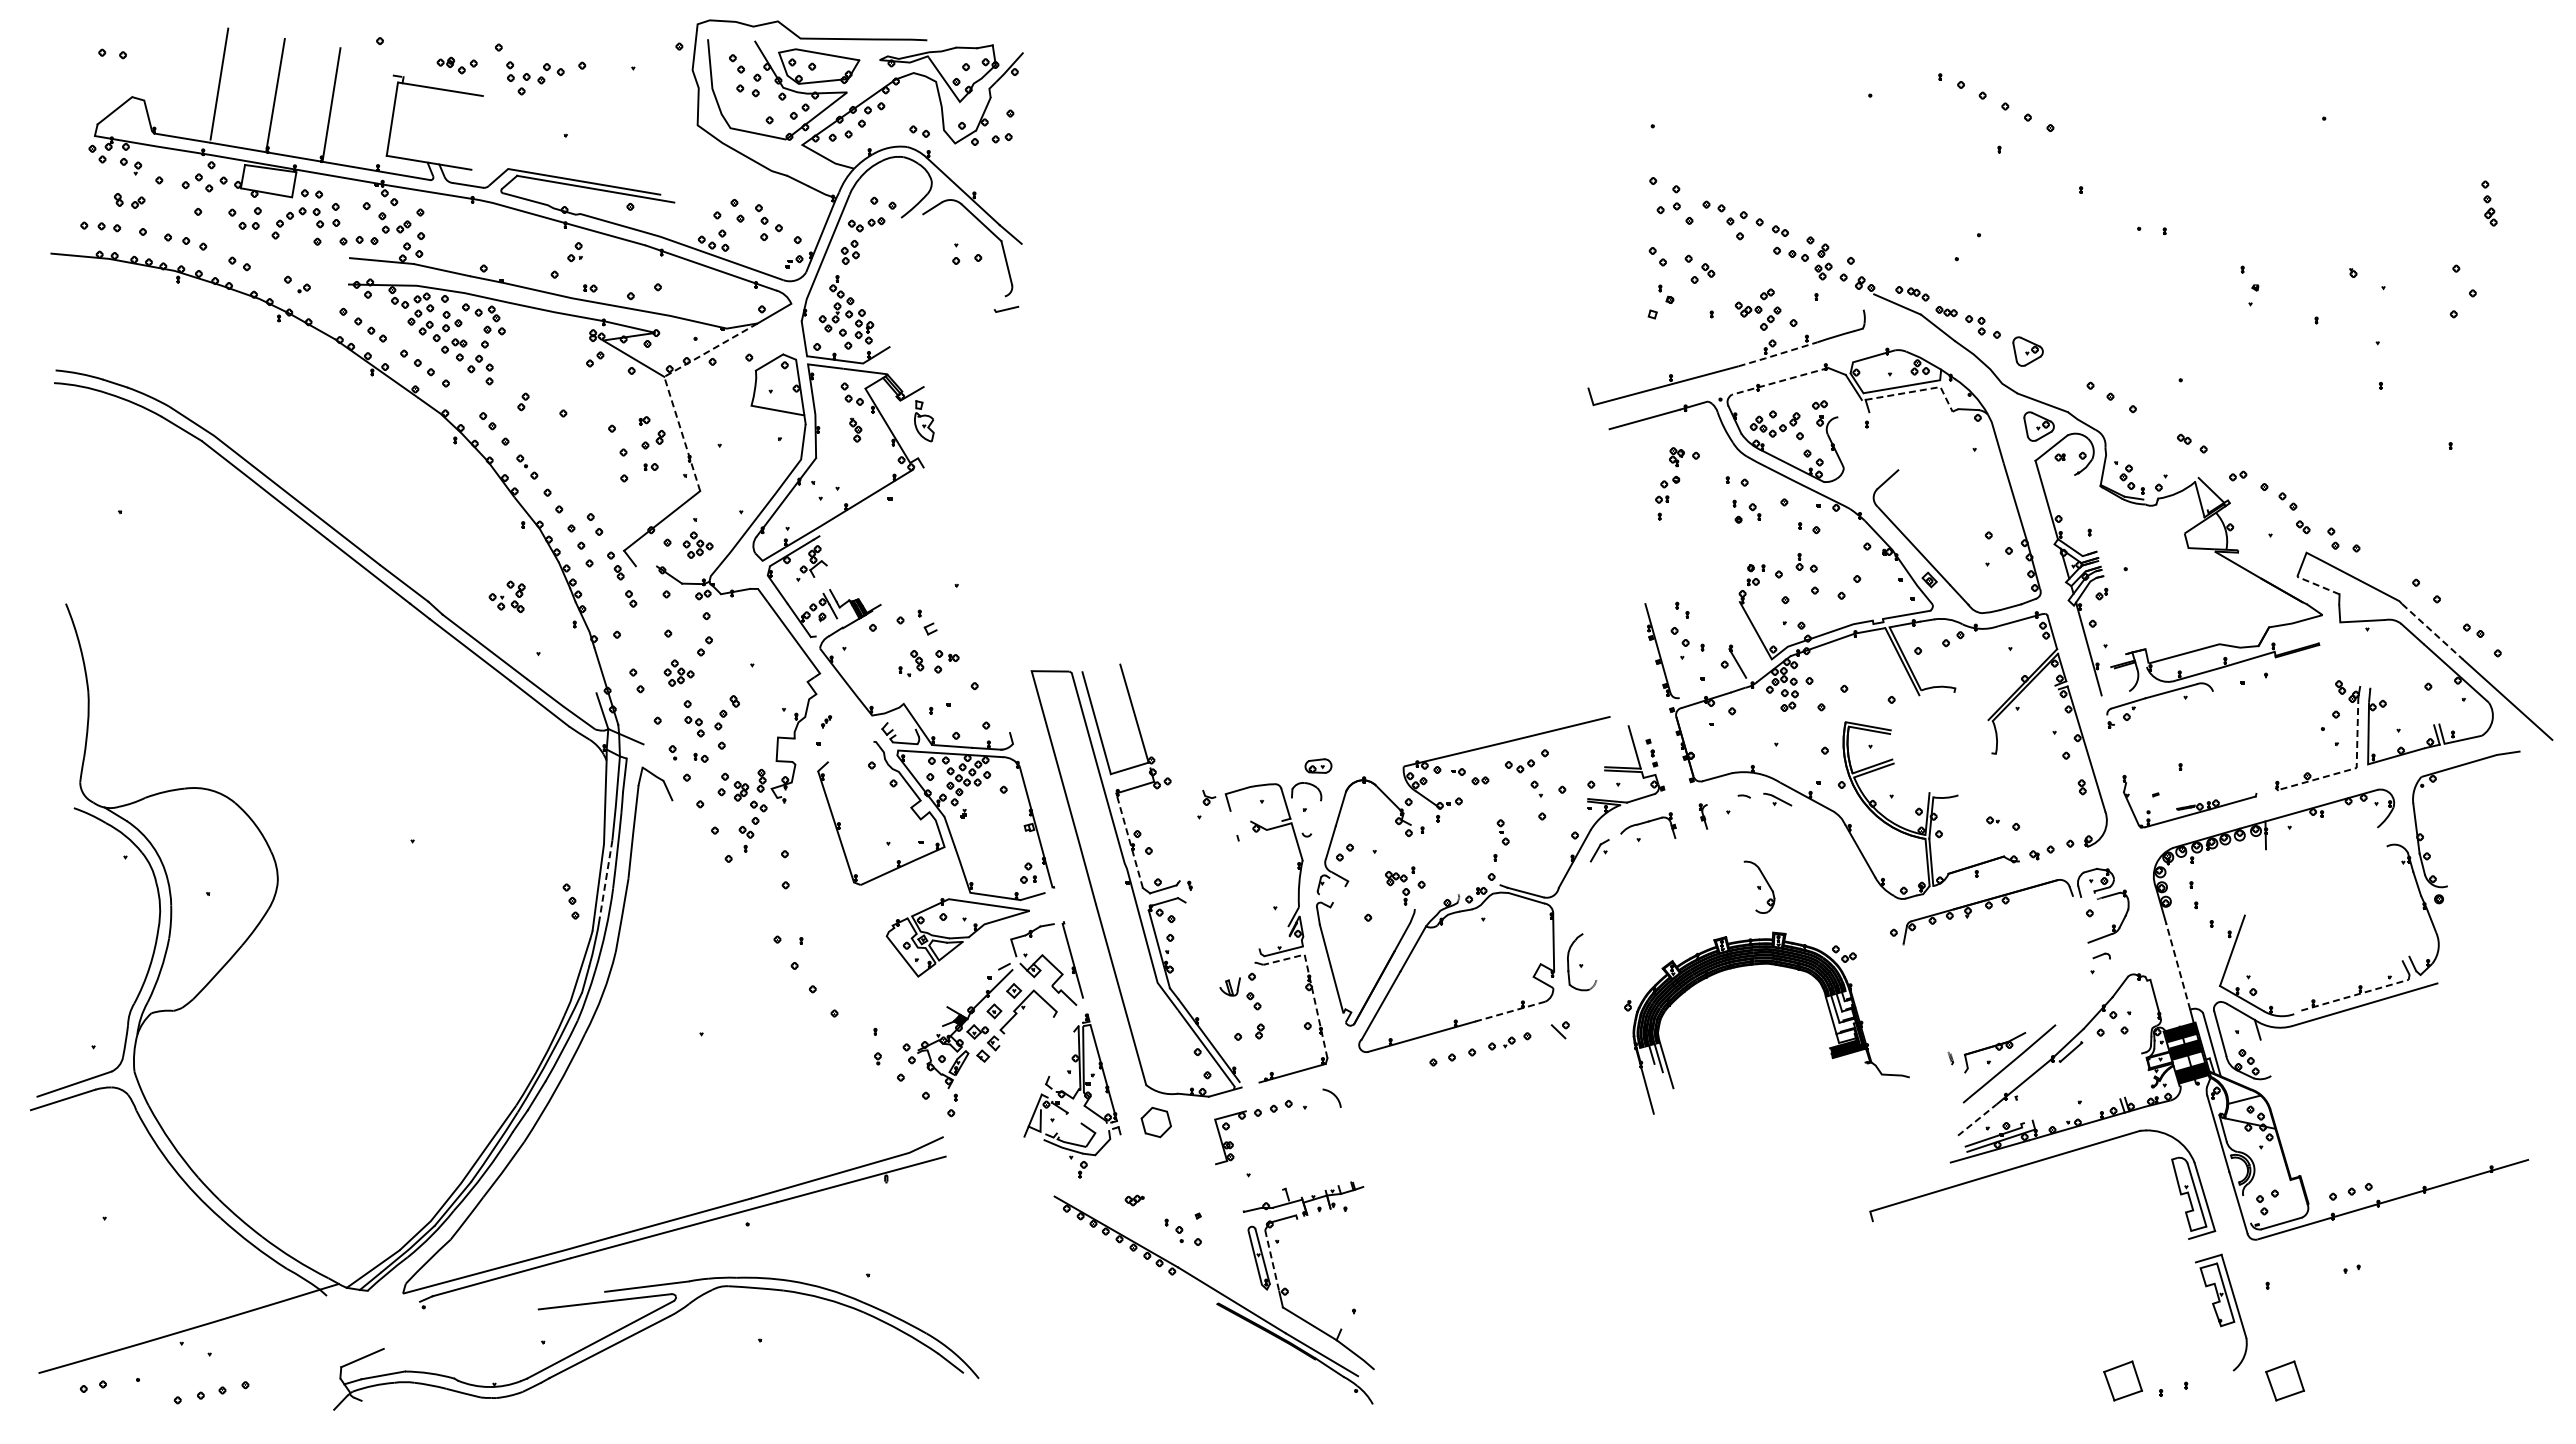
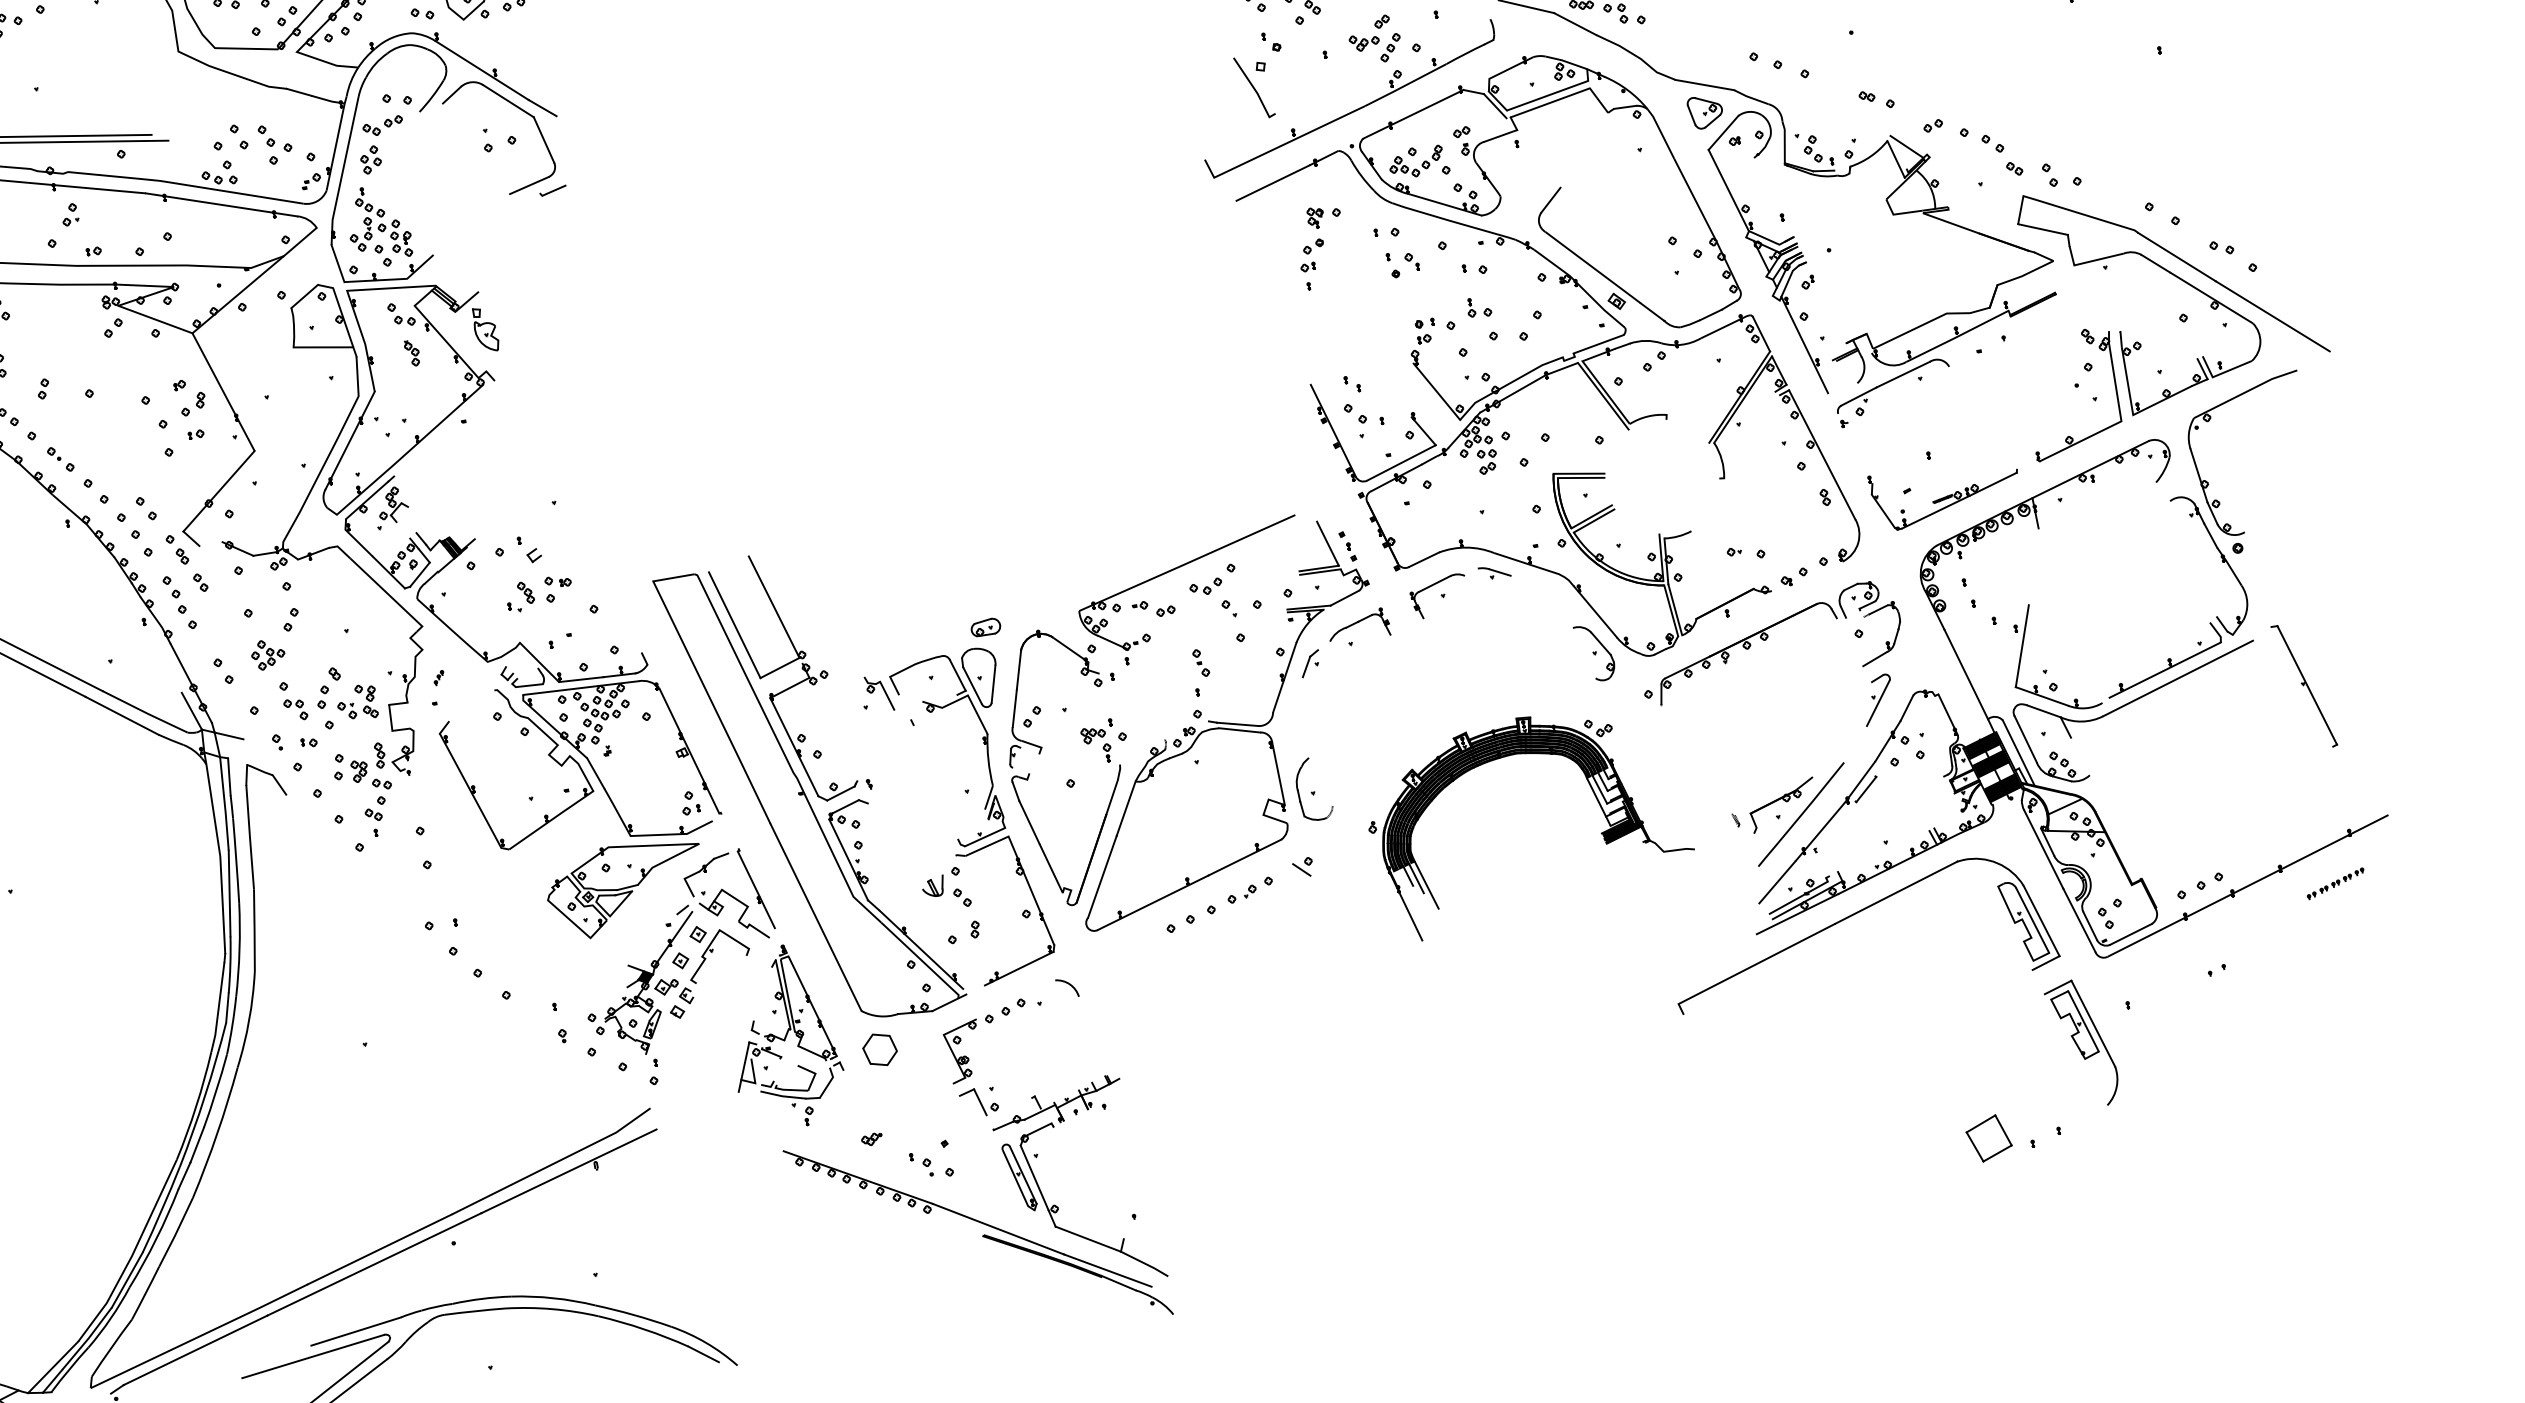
line: (985, 300) -> (528, 185), added
line: (1643, 331) -> (1254, 87), added
part: (2027, 351) -> (1677, 31), removed
line: (1778, 354) -> (1406, 85), dashed -> solid
line: (665, 381) -> (194, 338), dashed -> solid
line: (1779, 381) -> (1412, 114), dashed -> solid
line: (1917, 390) -> (1565, 96), dashed -> solid
line: (1853, 414) -> (1500, 135), added
part: (697, 544) -> (262, 509), removed
line: (2318, 585) -> (2043, 229), dashed -> solid
part: (506, 596) -> (356, 702), moved
line: (826, 627) -> (420, 574), added
line: (2432, 632) -> (2177, 257), dashed -> solid
line: (1712, 687) -> (1400, 462), added
line: (2351, 769) -> (2116, 424), dashed -> solid
line: (1722, 799) -> (1434, 583), added
line: (1220, 809) -> (887, 694), added
line: (1296, 814) -> (971, 684), added
line: (1315, 817) -> (992, 684), added
line: (1129, 840) -> (794, 746), dashed -> solid
line: (606, 878) -> (229, 893), dashed -> solid
part: (1759, 886) -> (1595, 651), moved
part: (570, 901) -> (174, 595), moved
line: (2178, 966) -> (1966, 674), dashed -> solid
line: (2095, 977) -> (1877, 702), added
line: (1311, 984) -> (1022, 867), dashed -> solid
line: (2355, 995) -> (2165, 670), dashed -> solid
line: (1509, 1011) -> (1243, 857), dashed -> solid
part: (2475, 1032) -> (2304, 686), added
line: (1977, 1120) -> (1777, 882), dashed -> solid
part: (1235, 1184) -> (979, 1101), added
line: (2246, 1209) -> (2089, 926), added
part: (2470, 1211) -> (2334, 883), added
line: (1272, 1261) -> (1035, 1178), dashed -> solid
part: (2285, 1380) -> (2166, 1105), removed

